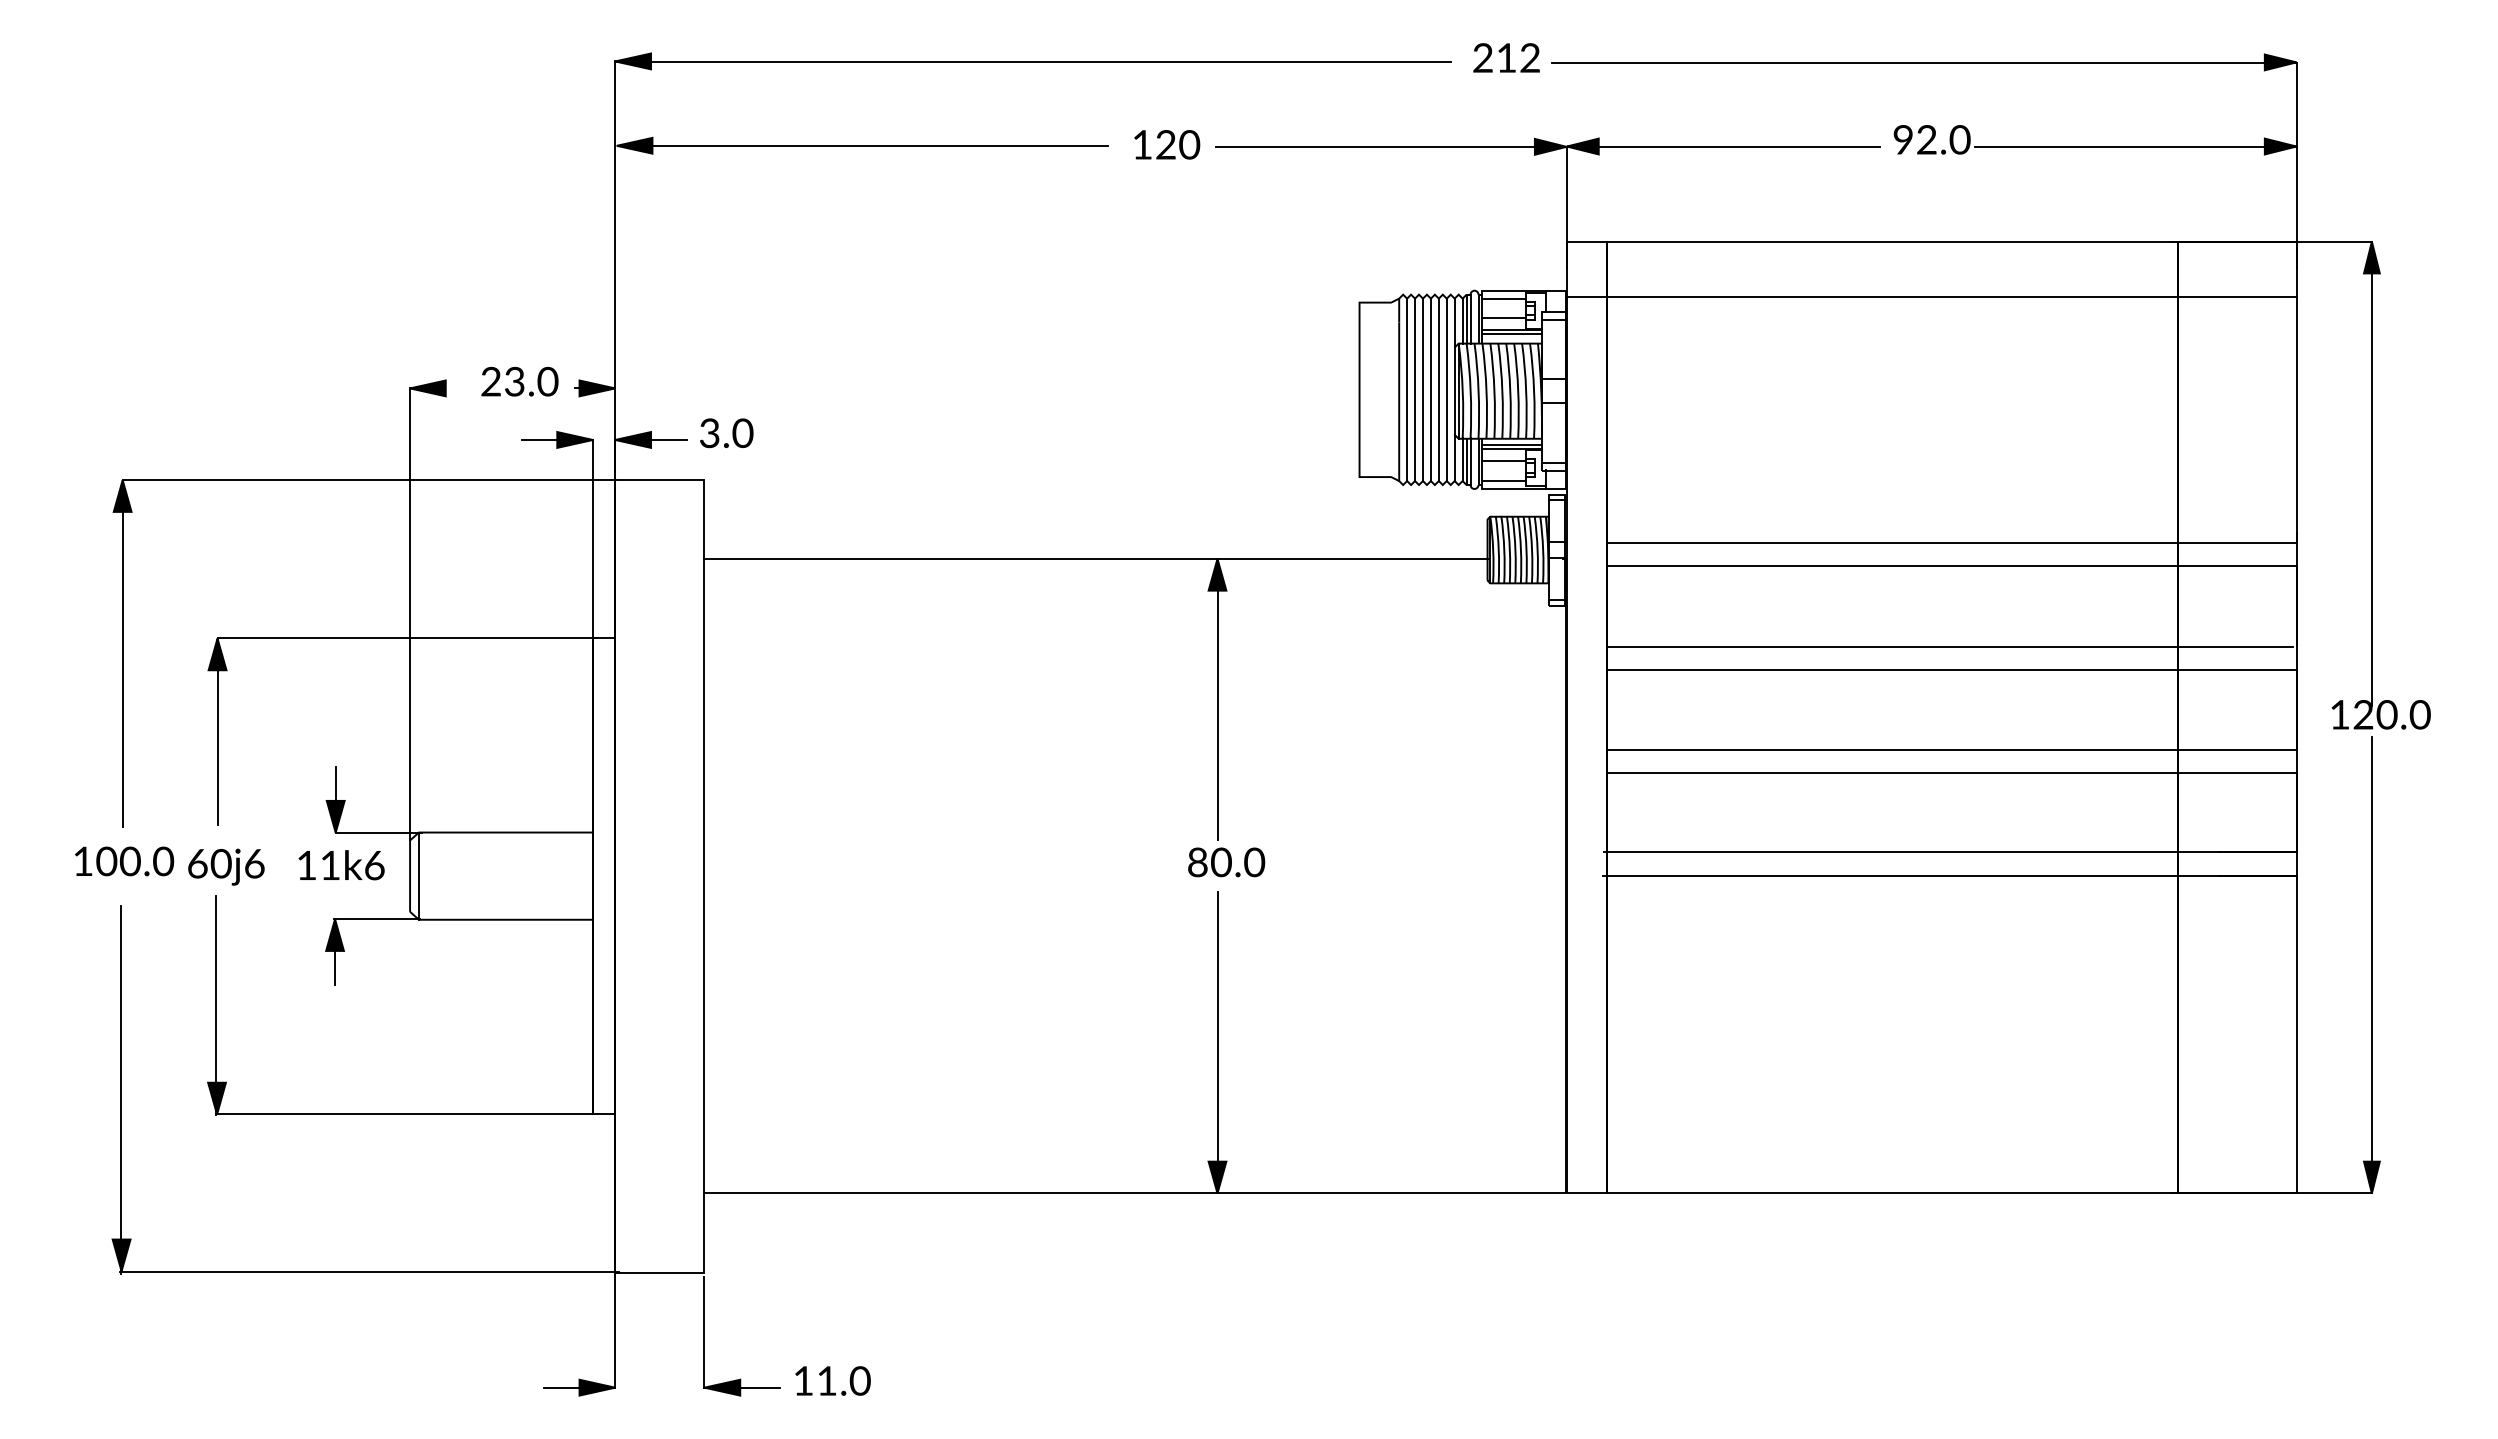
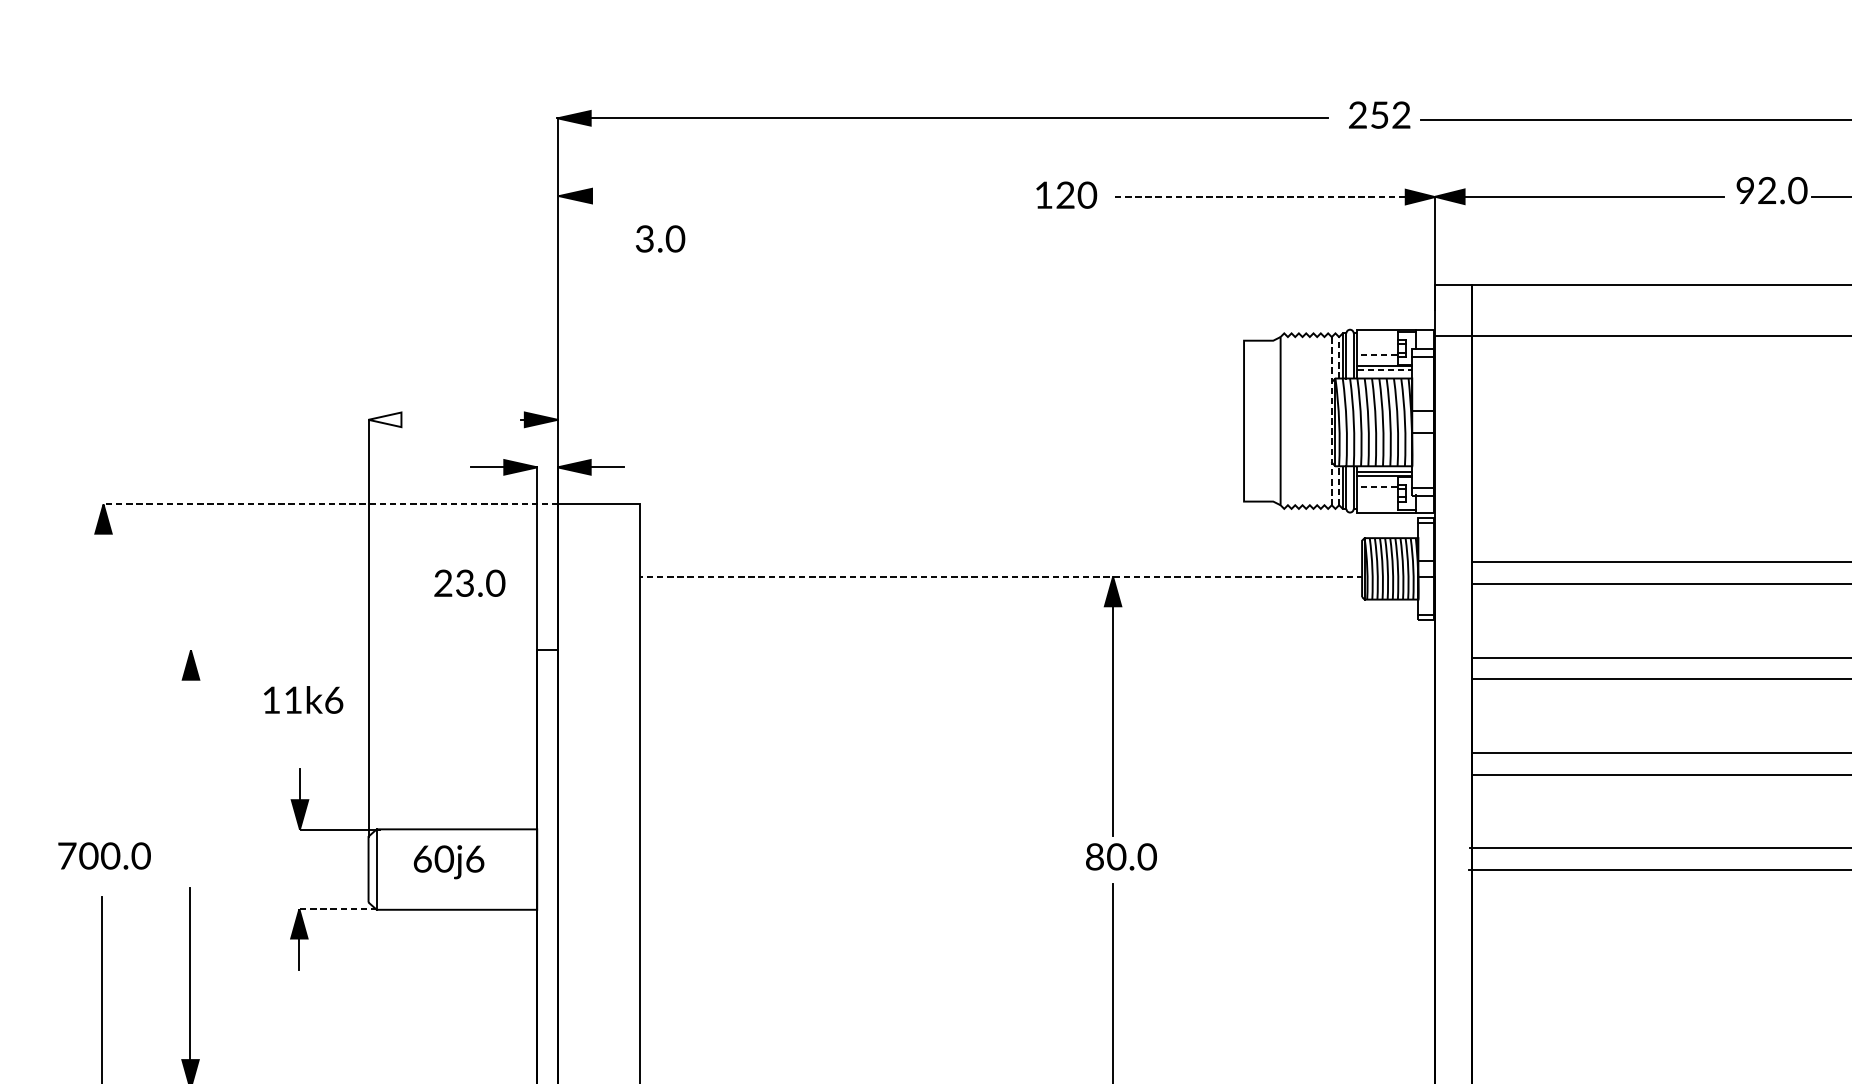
text: (1506, 57) -> (1379, 114), 212 -> 252
line: (870, 145) -> (793, 195), removed
line: (1391, 147) -> (1273, 197), solid -> dashed
line: (1504, 298) -> (1377, 336), removed
line: (1504, 318) -> (1377, 355), solid -> dashed
line: (1462, 321) -> (1338, 358), solid -> dashed
line: (1512, 334) -> (1385, 370), solid -> dashed
text: (519, 381) -> (469, 583), moved
fill: (427, 388) -> (384, 419), removed
line: (1407, 389) -> (1288, 420), removed
line: (1415, 389) -> (1295, 420), removed
line: (1422, 389) -> (1302, 420), removed
line: (1430, 389) -> (1309, 420), removed
line: (1438, 389) -> (1316, 420), removed
line: (1446, 389) -> (1324, 420), removed
line: (1454, 390) -> (1331, 421), solid -> dashed
text: (726, 433) -> (660, 239), moved
line: (1462, 459) -> (1338, 485), solid -> dashed
line: (1504, 461) -> (1377, 487), solid -> dashed
line: (369, 480) -> (331, 504), solid -> dashed
line: (1504, 481) -> (1377, 505), removed
line: (1096, 558) -> (1001, 576), solid -> dashed
line: (407, 638) -> (366, 650), removed
line: (122, 657) -> (103, 667), removed
line: (217, 735) -> (190, 739), removed
text: (83, 860) -> (67, 855), 100.0 -> 700.0
text: (341, 865) -> (303, 700), moved
text: (226, 866) -> (449, 861), moved
line: (376, 919) -> (337, 909), solid -> dashed

